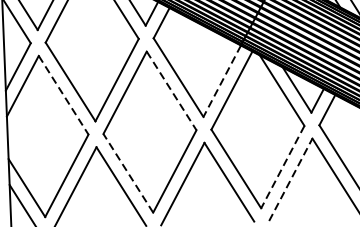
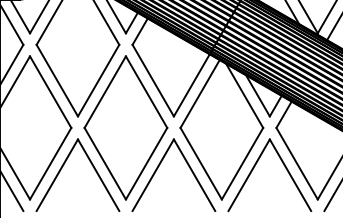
line: (221, 81) -> (191, 85), dashed -> solid
line: (171, 91) -> (146, 92), dashed -> solid
line: (63, 95) -> (50, 92), dashed -> solid
line: (282, 168) -> (242, 164), dashed -> solid
line: (128, 173) -> (105, 163), dashed -> solid
line: (291, 178) -> (249, 174), dashed -> solid

